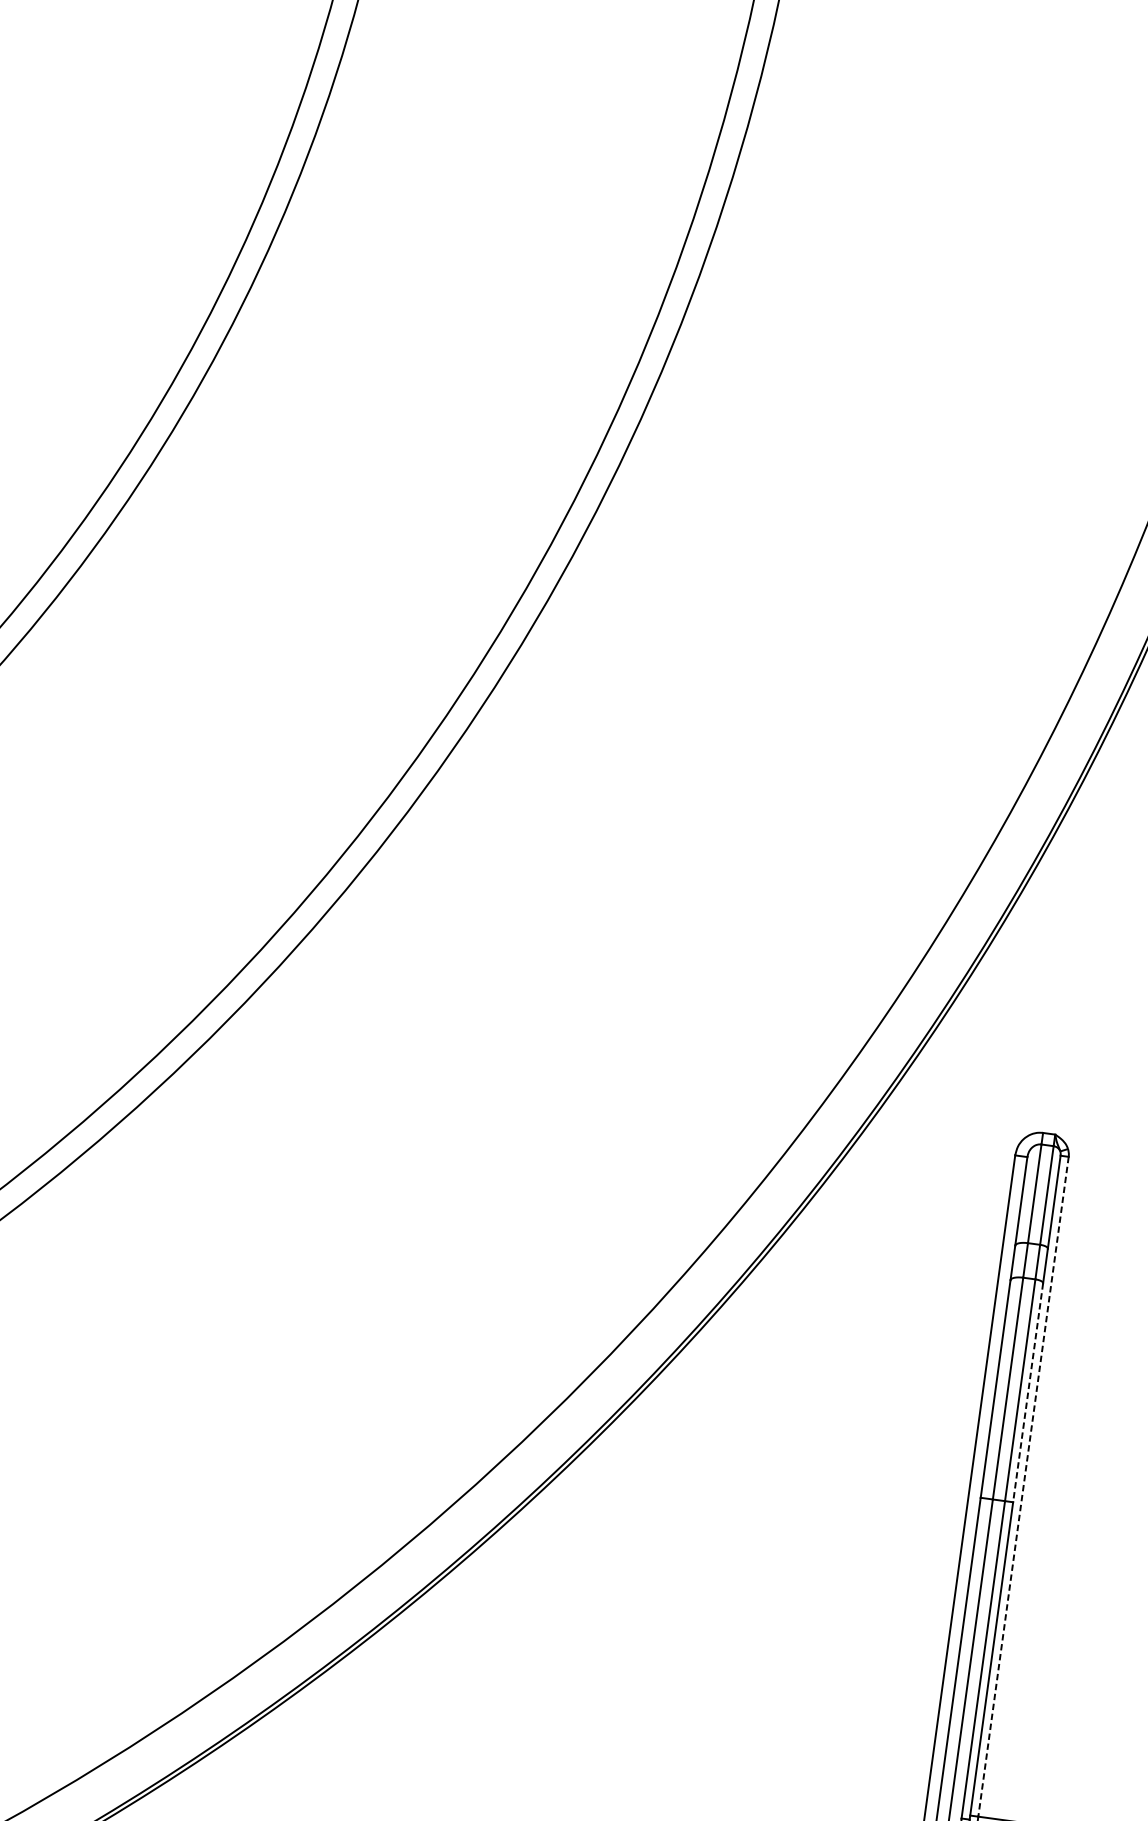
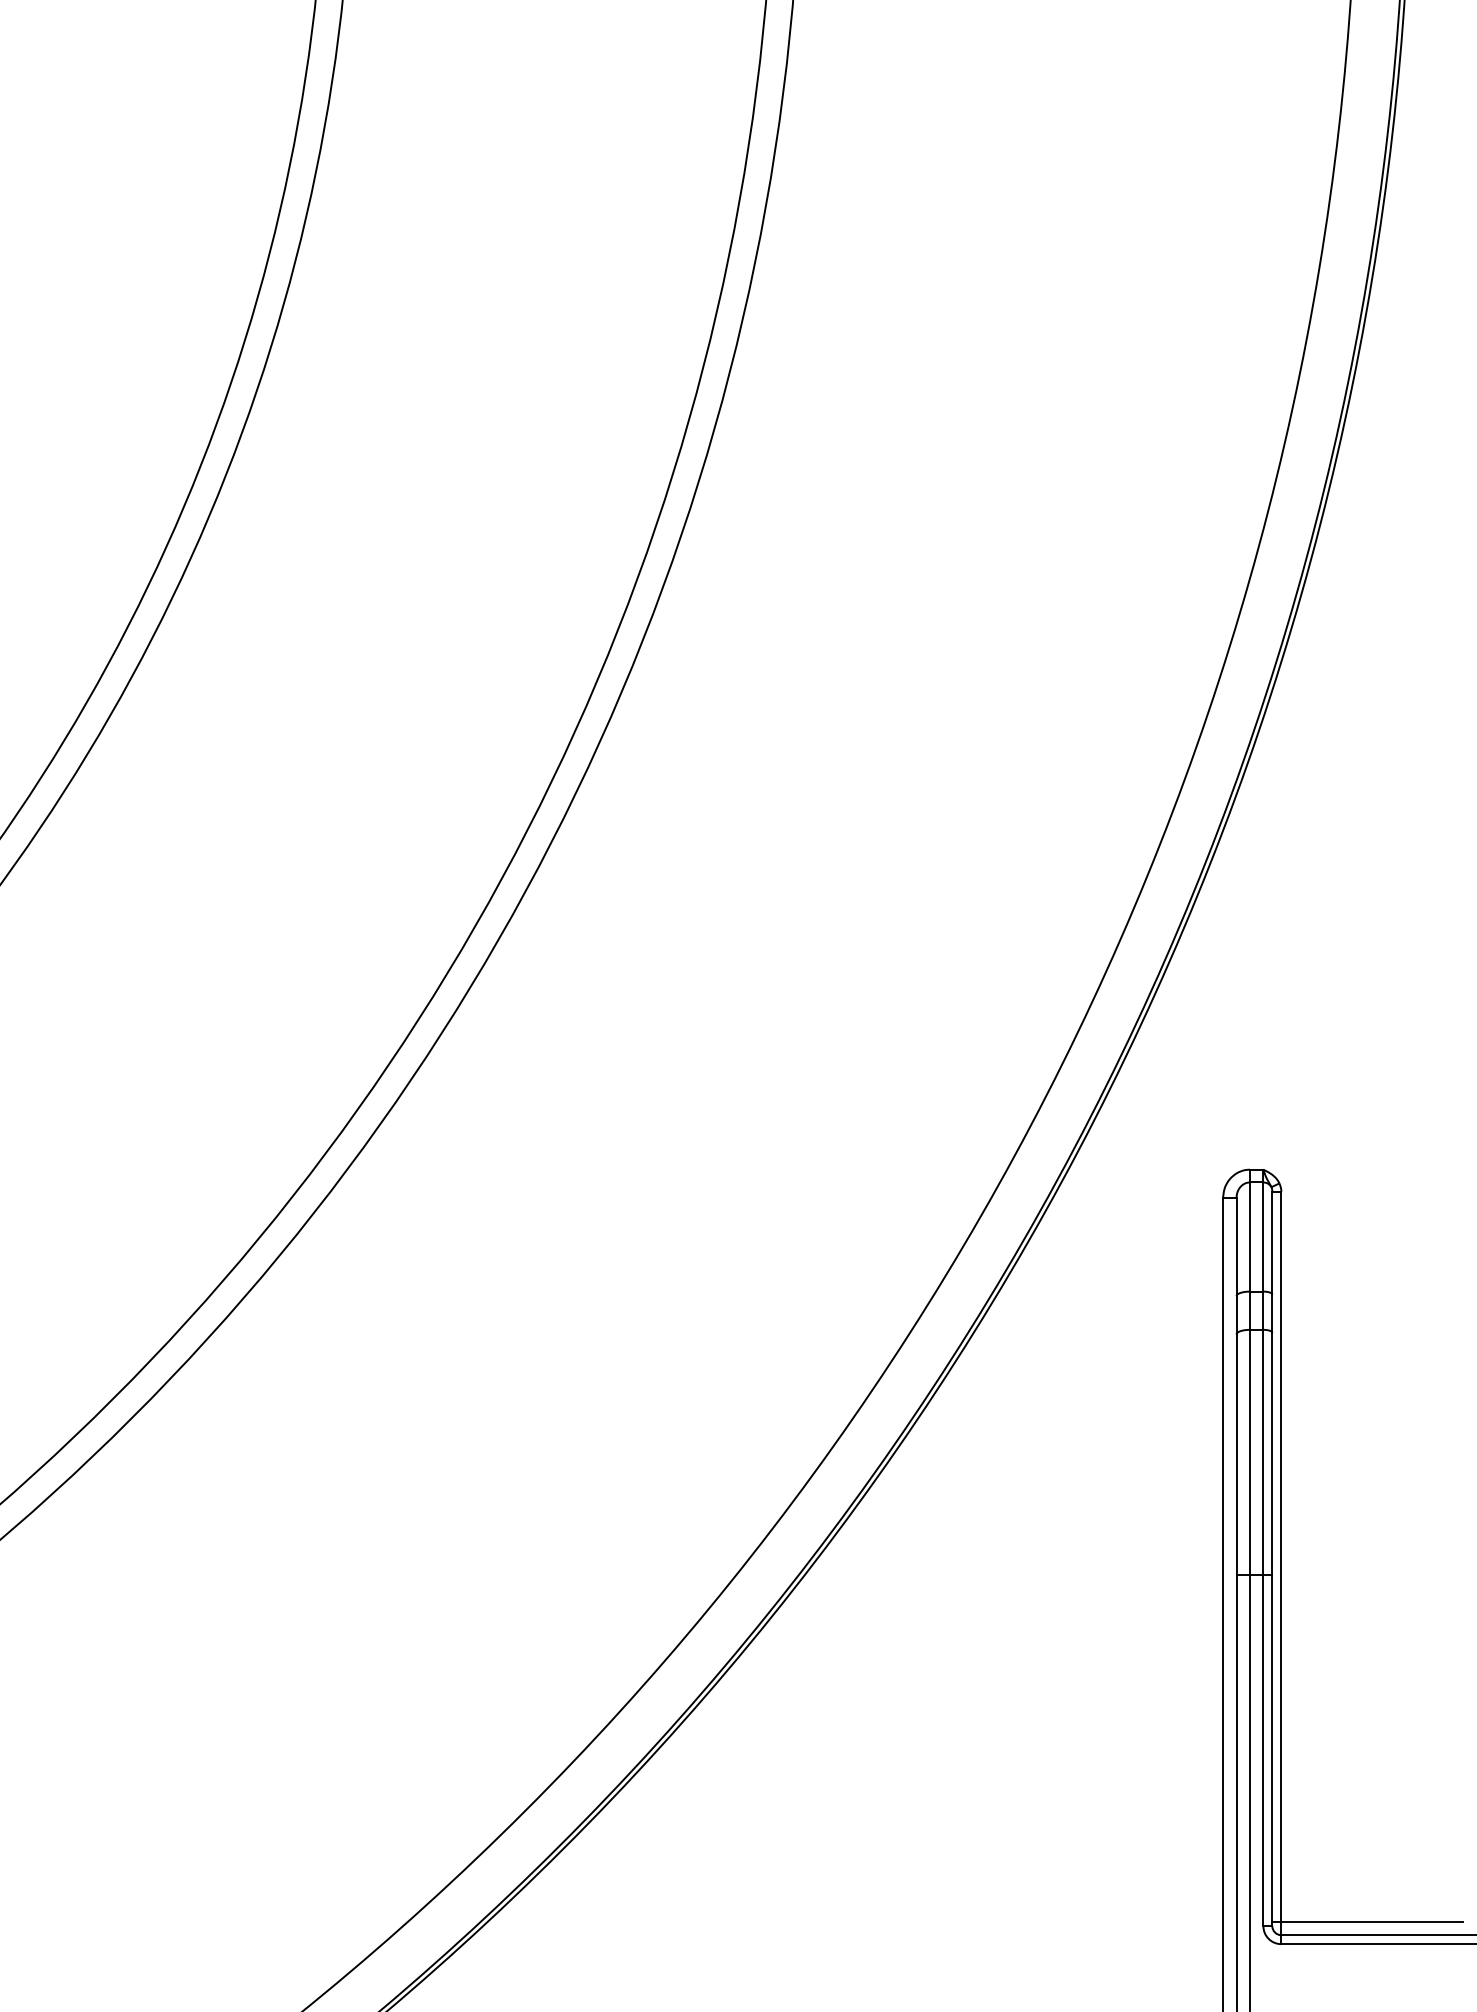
line: (1028, 1393) -> (1272, 1454), dashed -> solid
line: (1023, 1486) -> (1281, 1556), dashed -> solid

